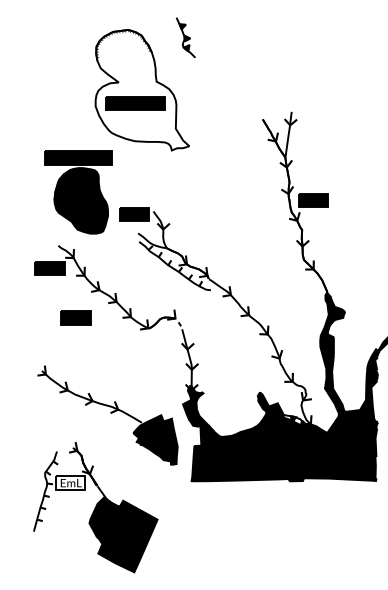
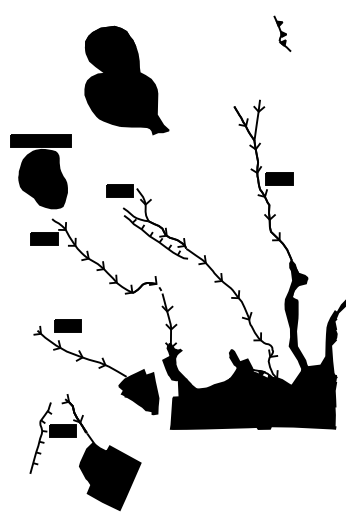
part: (185, 37) -> (282, 33), moved
fill: (142, 89) -> (127, 79), added
part: (78, 192) -> (40, 171), moved
part: (75, 317) -> (67, 324), moved
fill: (70, 482) -> (62, 430), added

